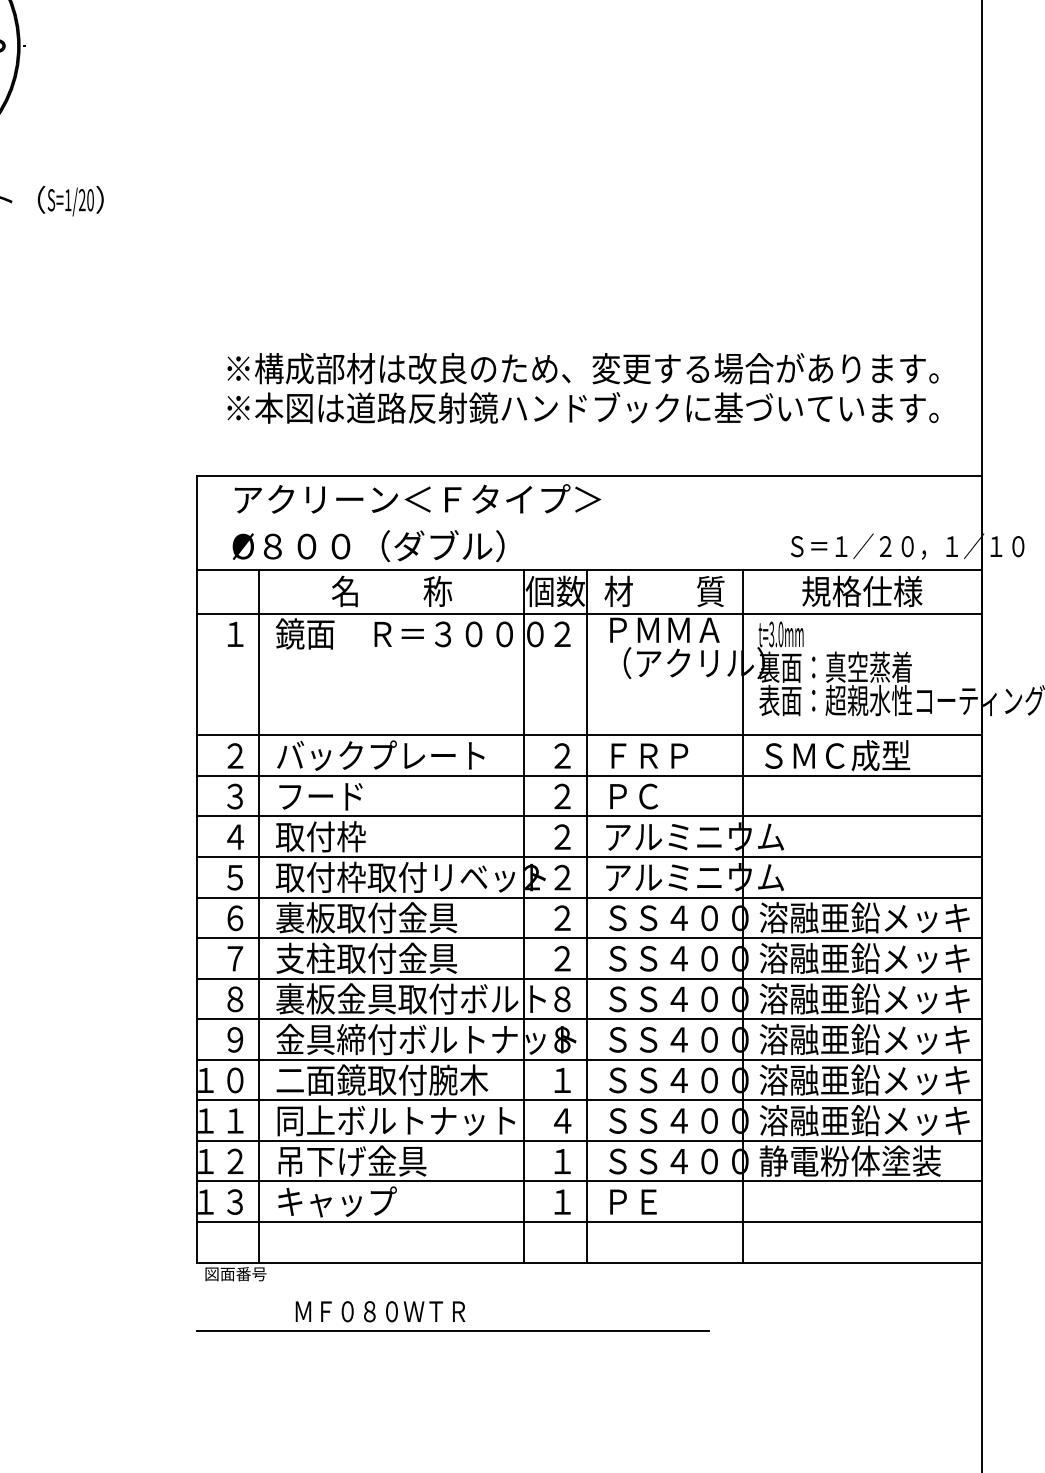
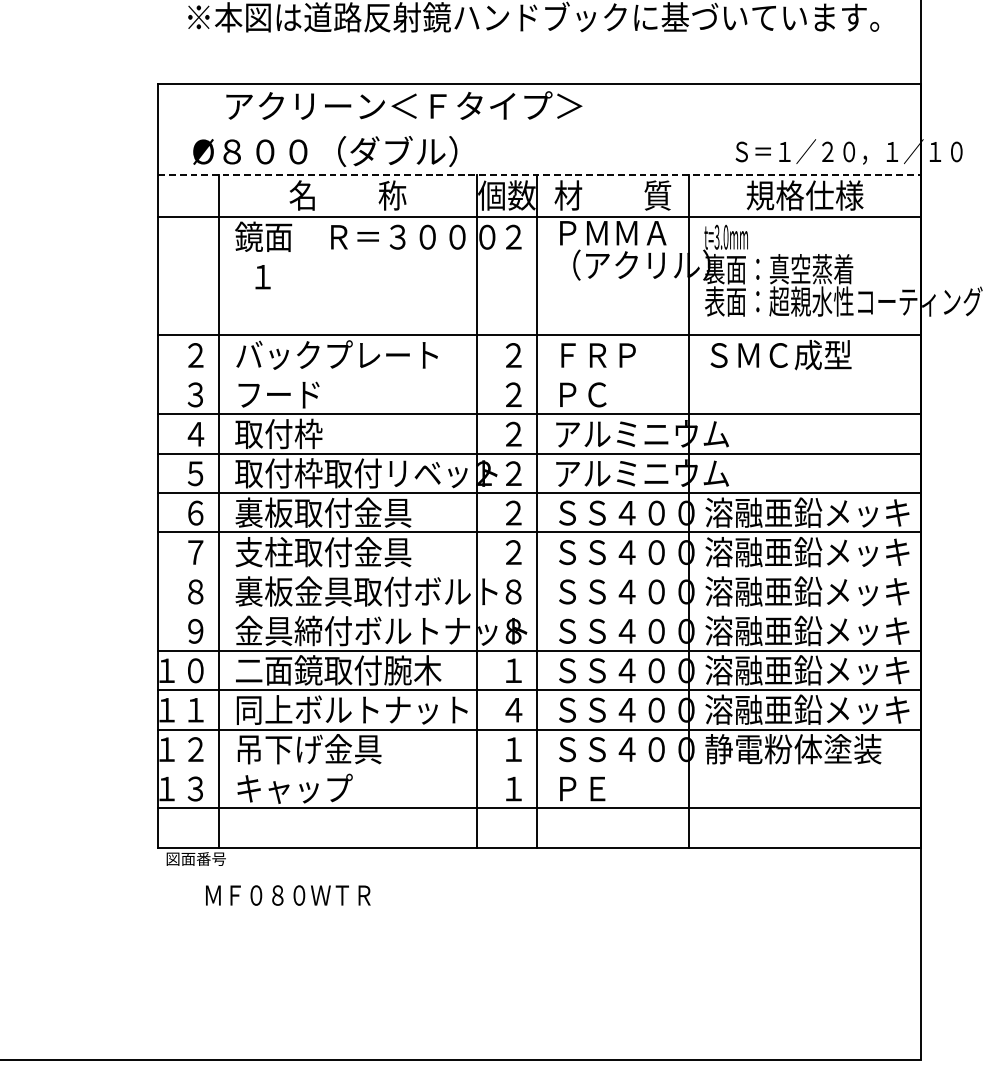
text: (417, 498) -> (403, 105), moved
line: (589, 570) -> (539, 175), solid -> dashed
text: (235, 634) -> (262, 277), moved
line: (588, 775) -> (538, 374), removed
line: (588, 978) -> (538, 571), removed
line: (588, 1019) -> (538, 611), removed
line: (588, 1181) -> (538, 768), removed
text: (380, 1311) -> (288, 895), moved
line: (452, 1331) -> (406, 914), removed

